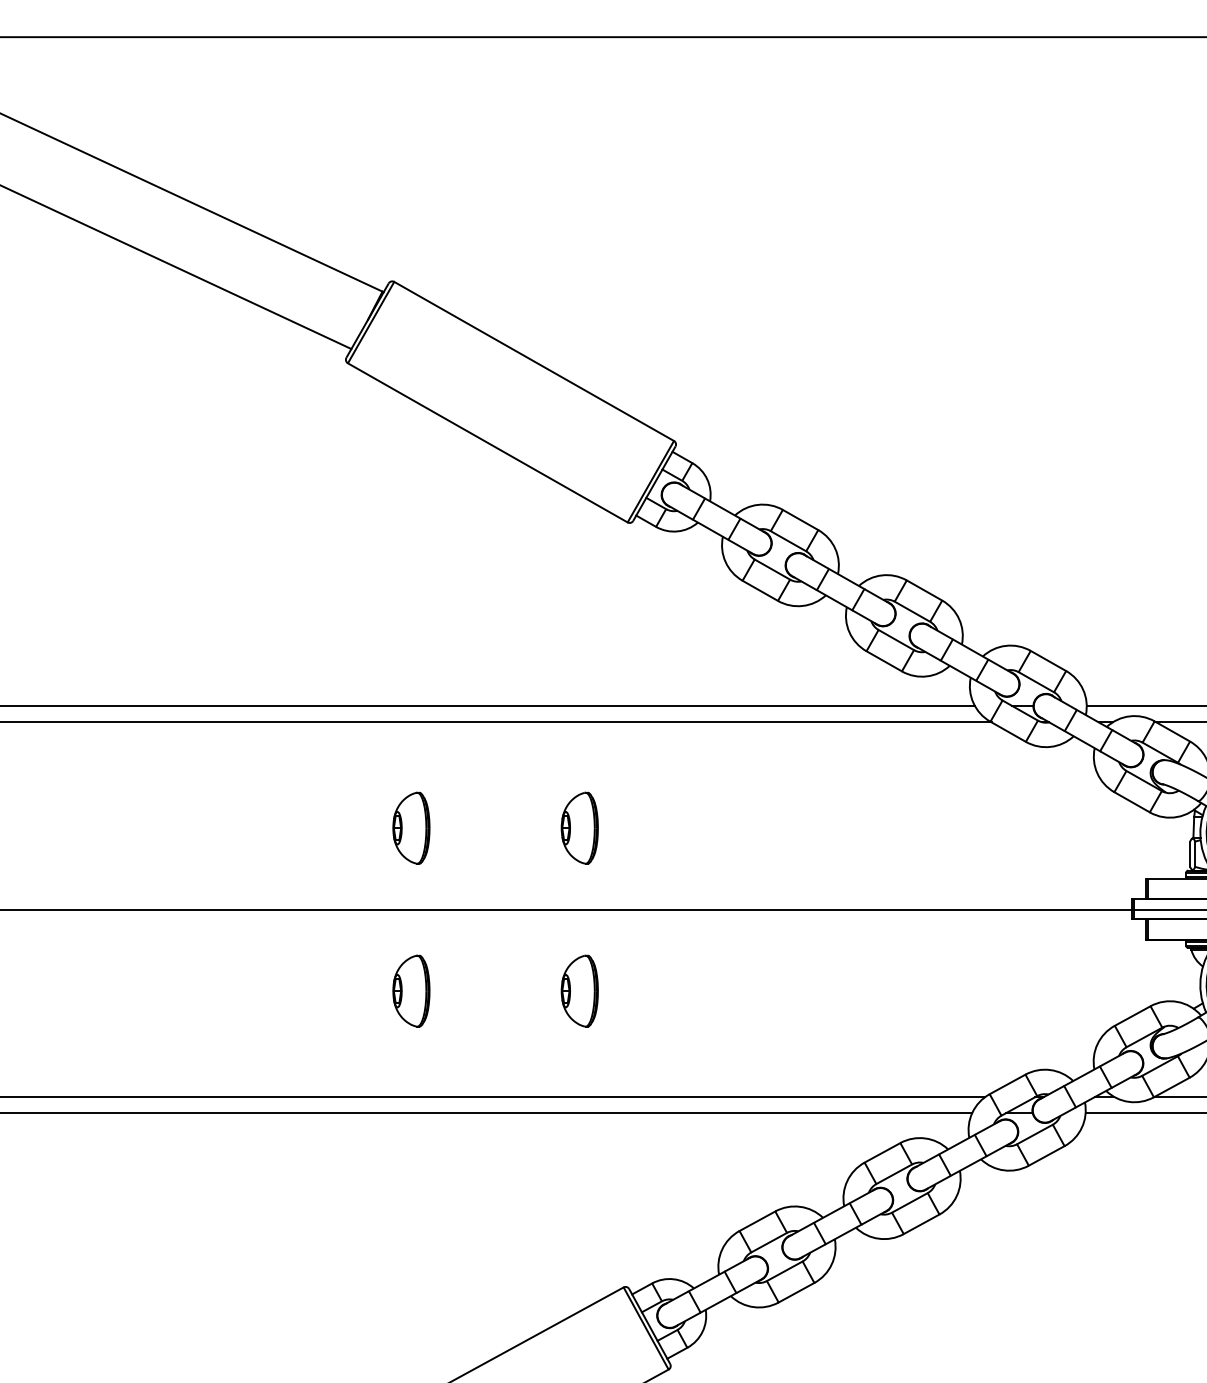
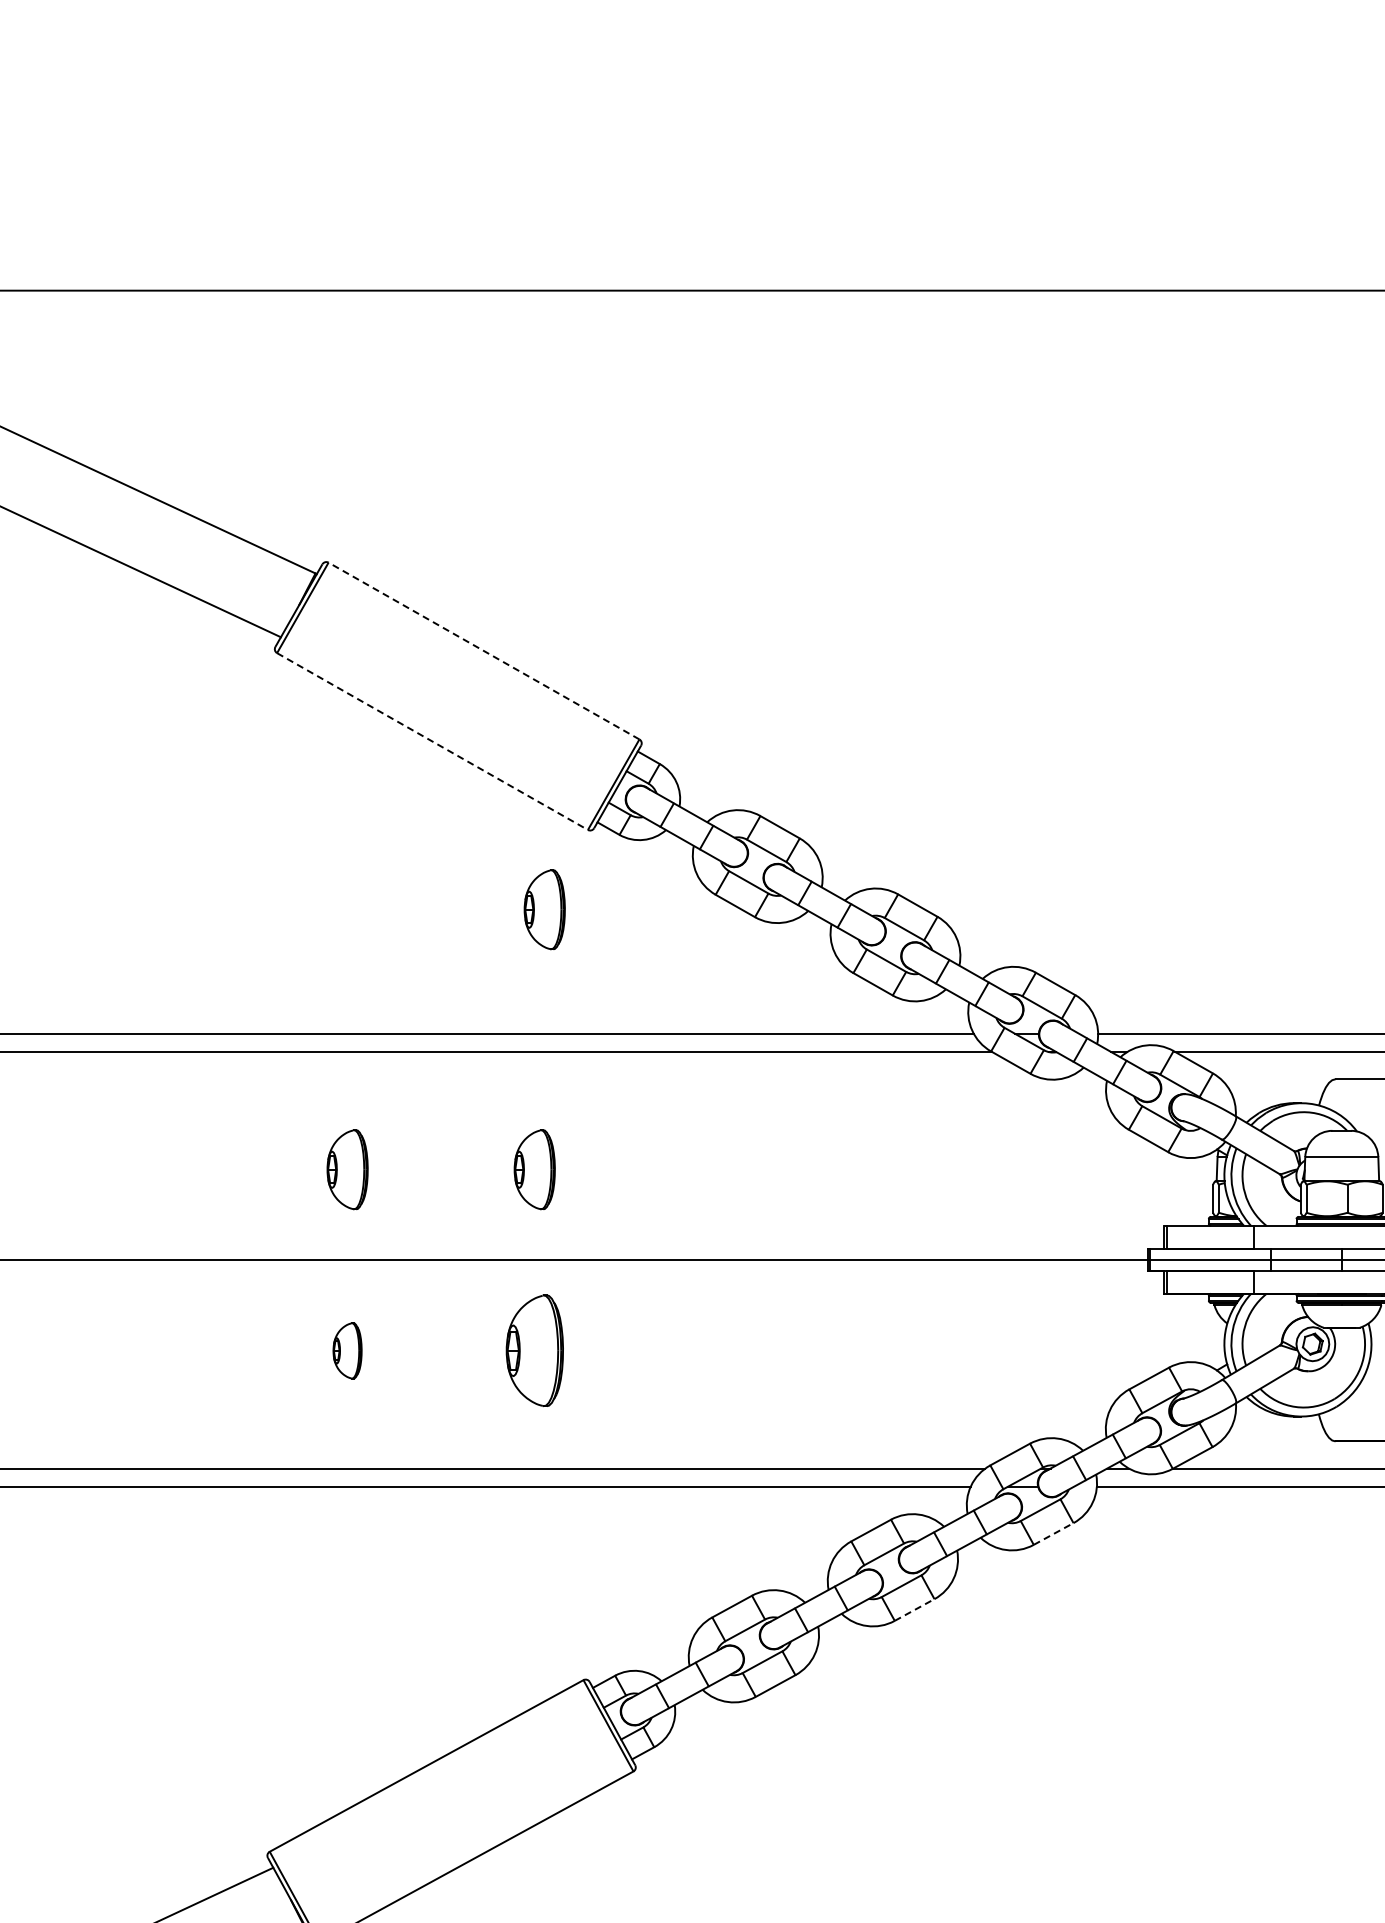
line: (534, 361) -> (484, 651), solid -> dashed
line: (487, 442) -> (432, 741), solid -> dashed
part: (588, 594) -> (544, 909), added
part: (411, 990) -> (347, 1350), size x0.7
part: (579, 990) -> (534, 1350), size x1.4
line: (1046, 1155) -> (1053, 1533), solid -> dashed
line: (921, 1224) -> (914, 1610), solid -> dashed

